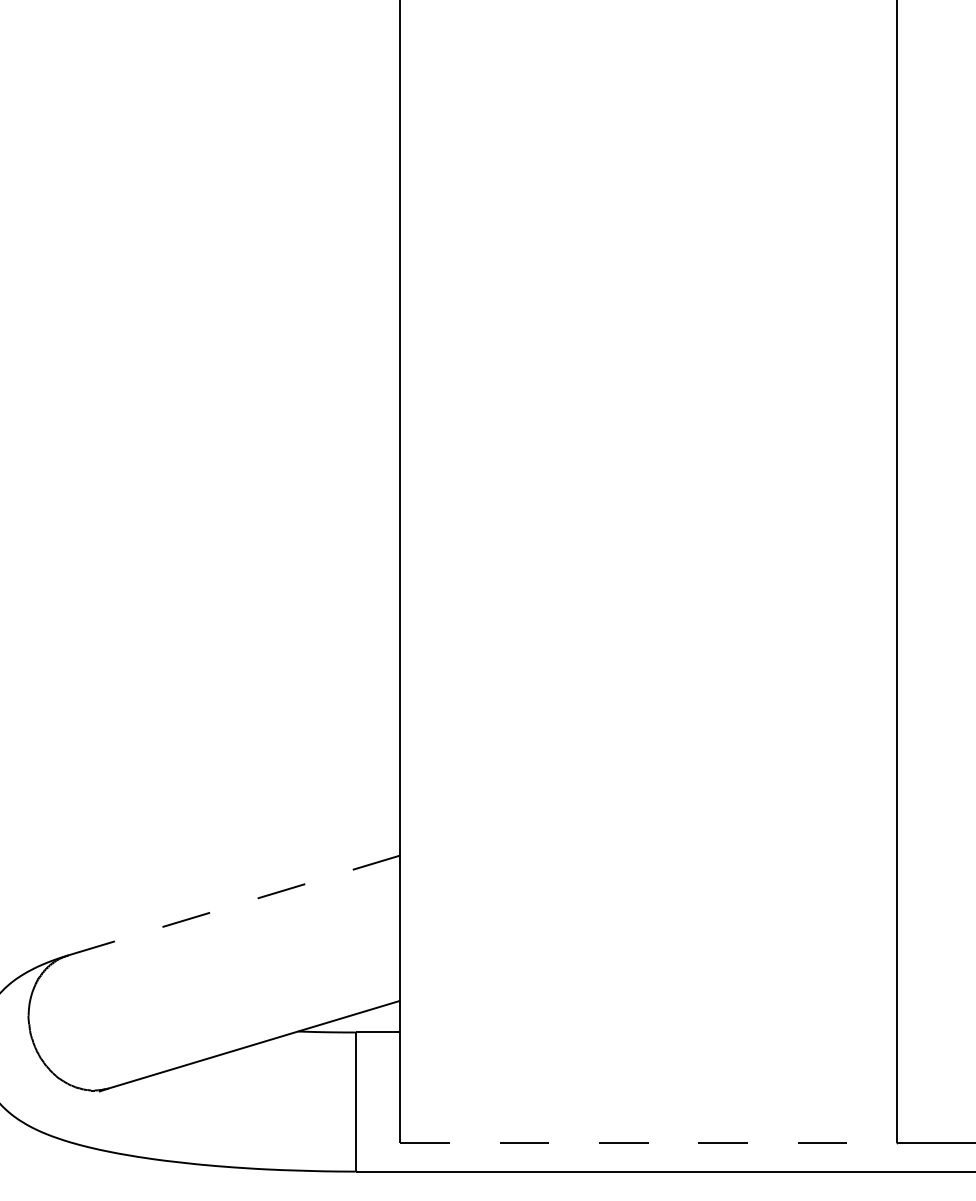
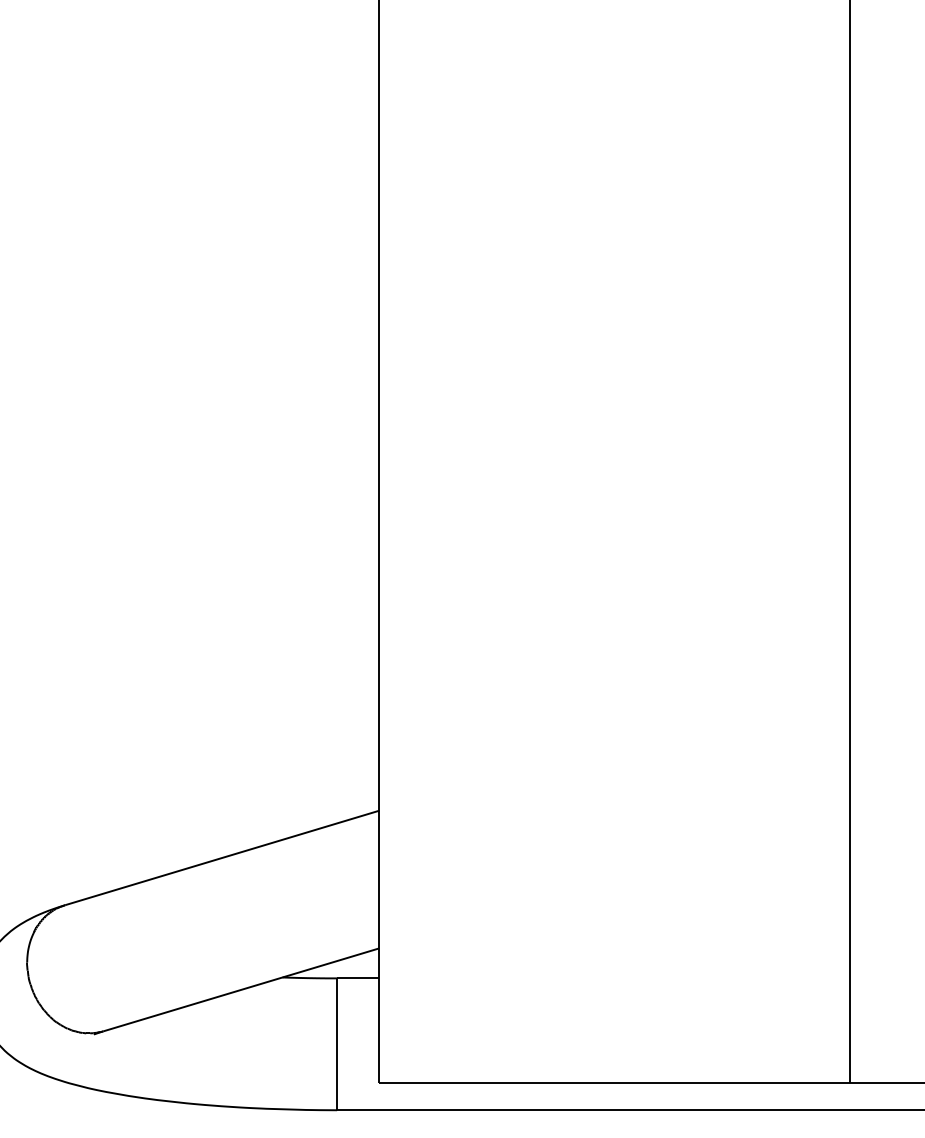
line: (233, 905) -> (221, 858), dashed -> solid
line: (649, 1143) -> (615, 1083), dashed -> solid

